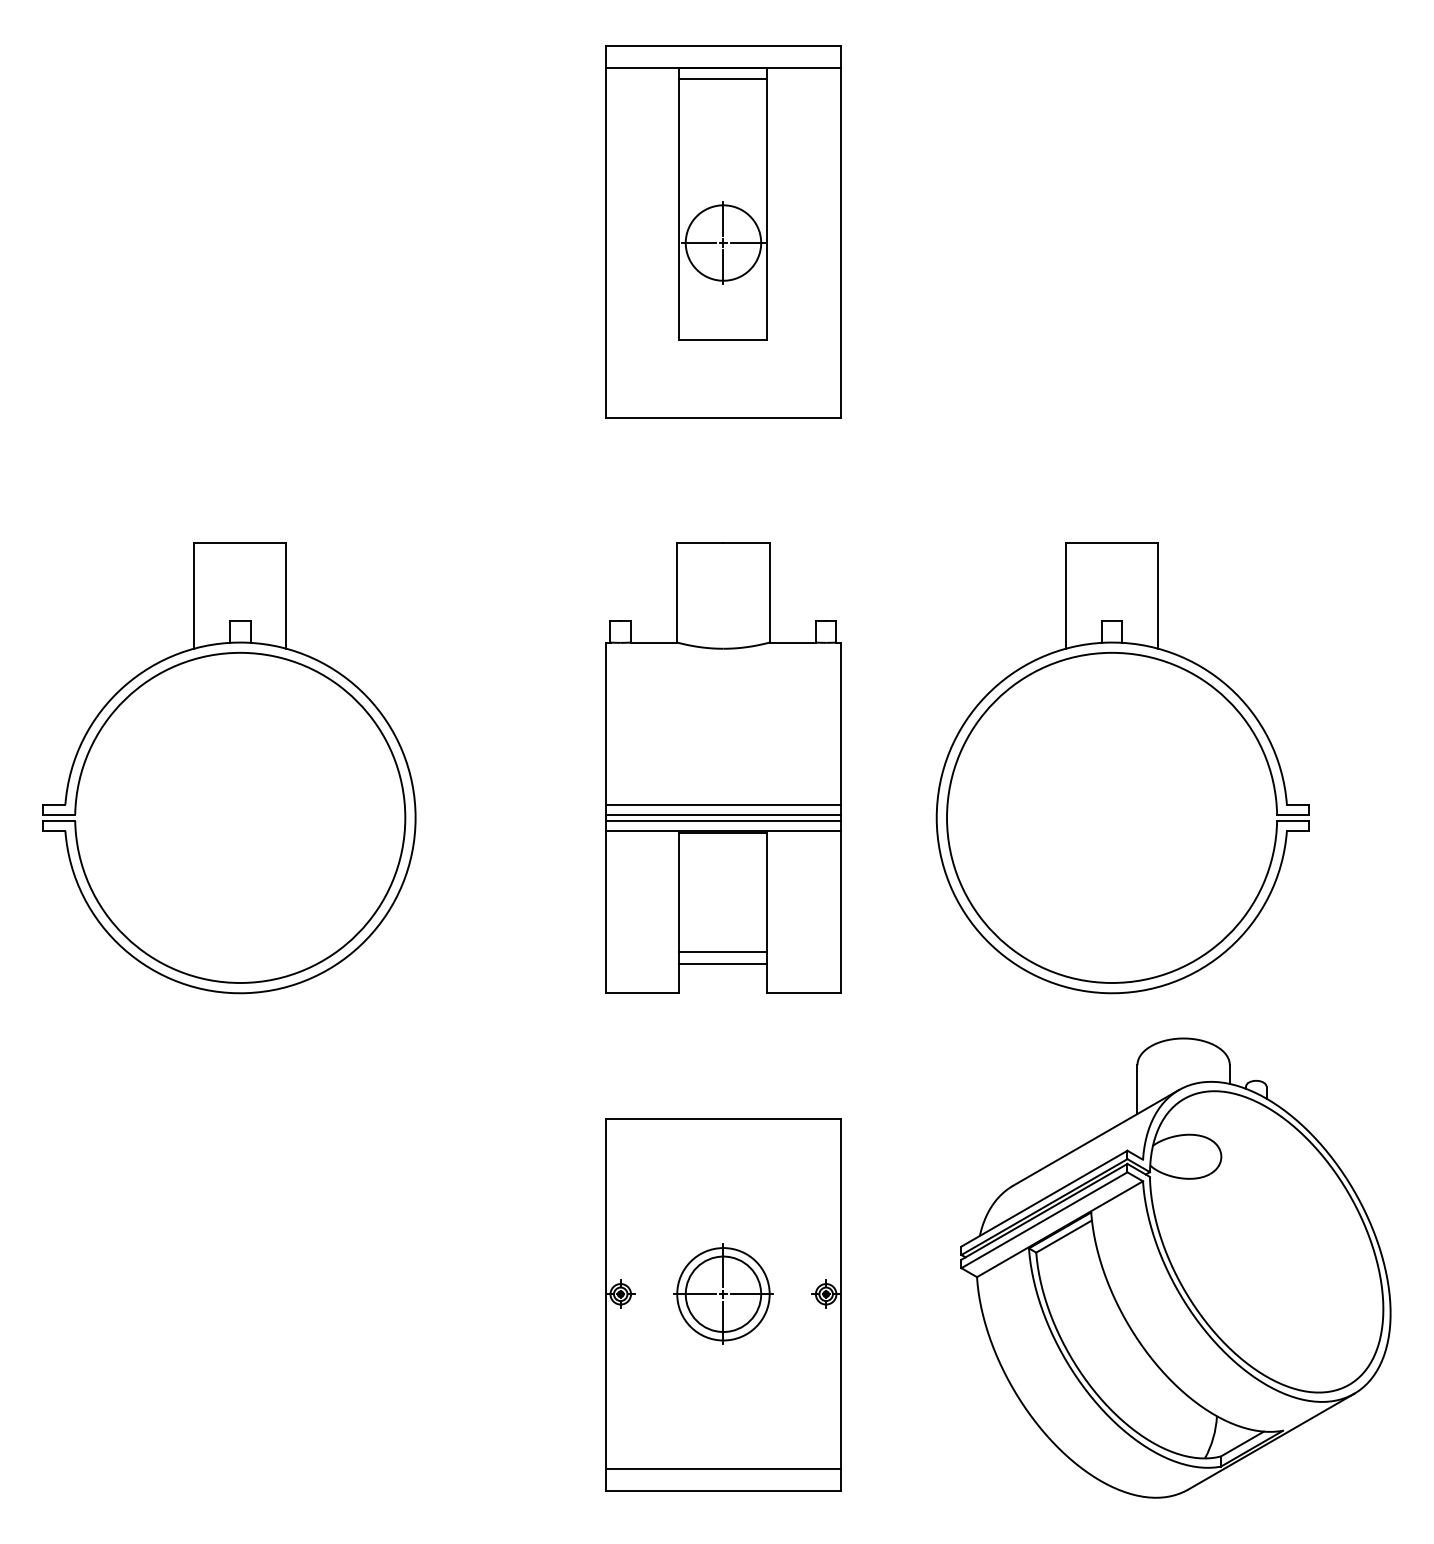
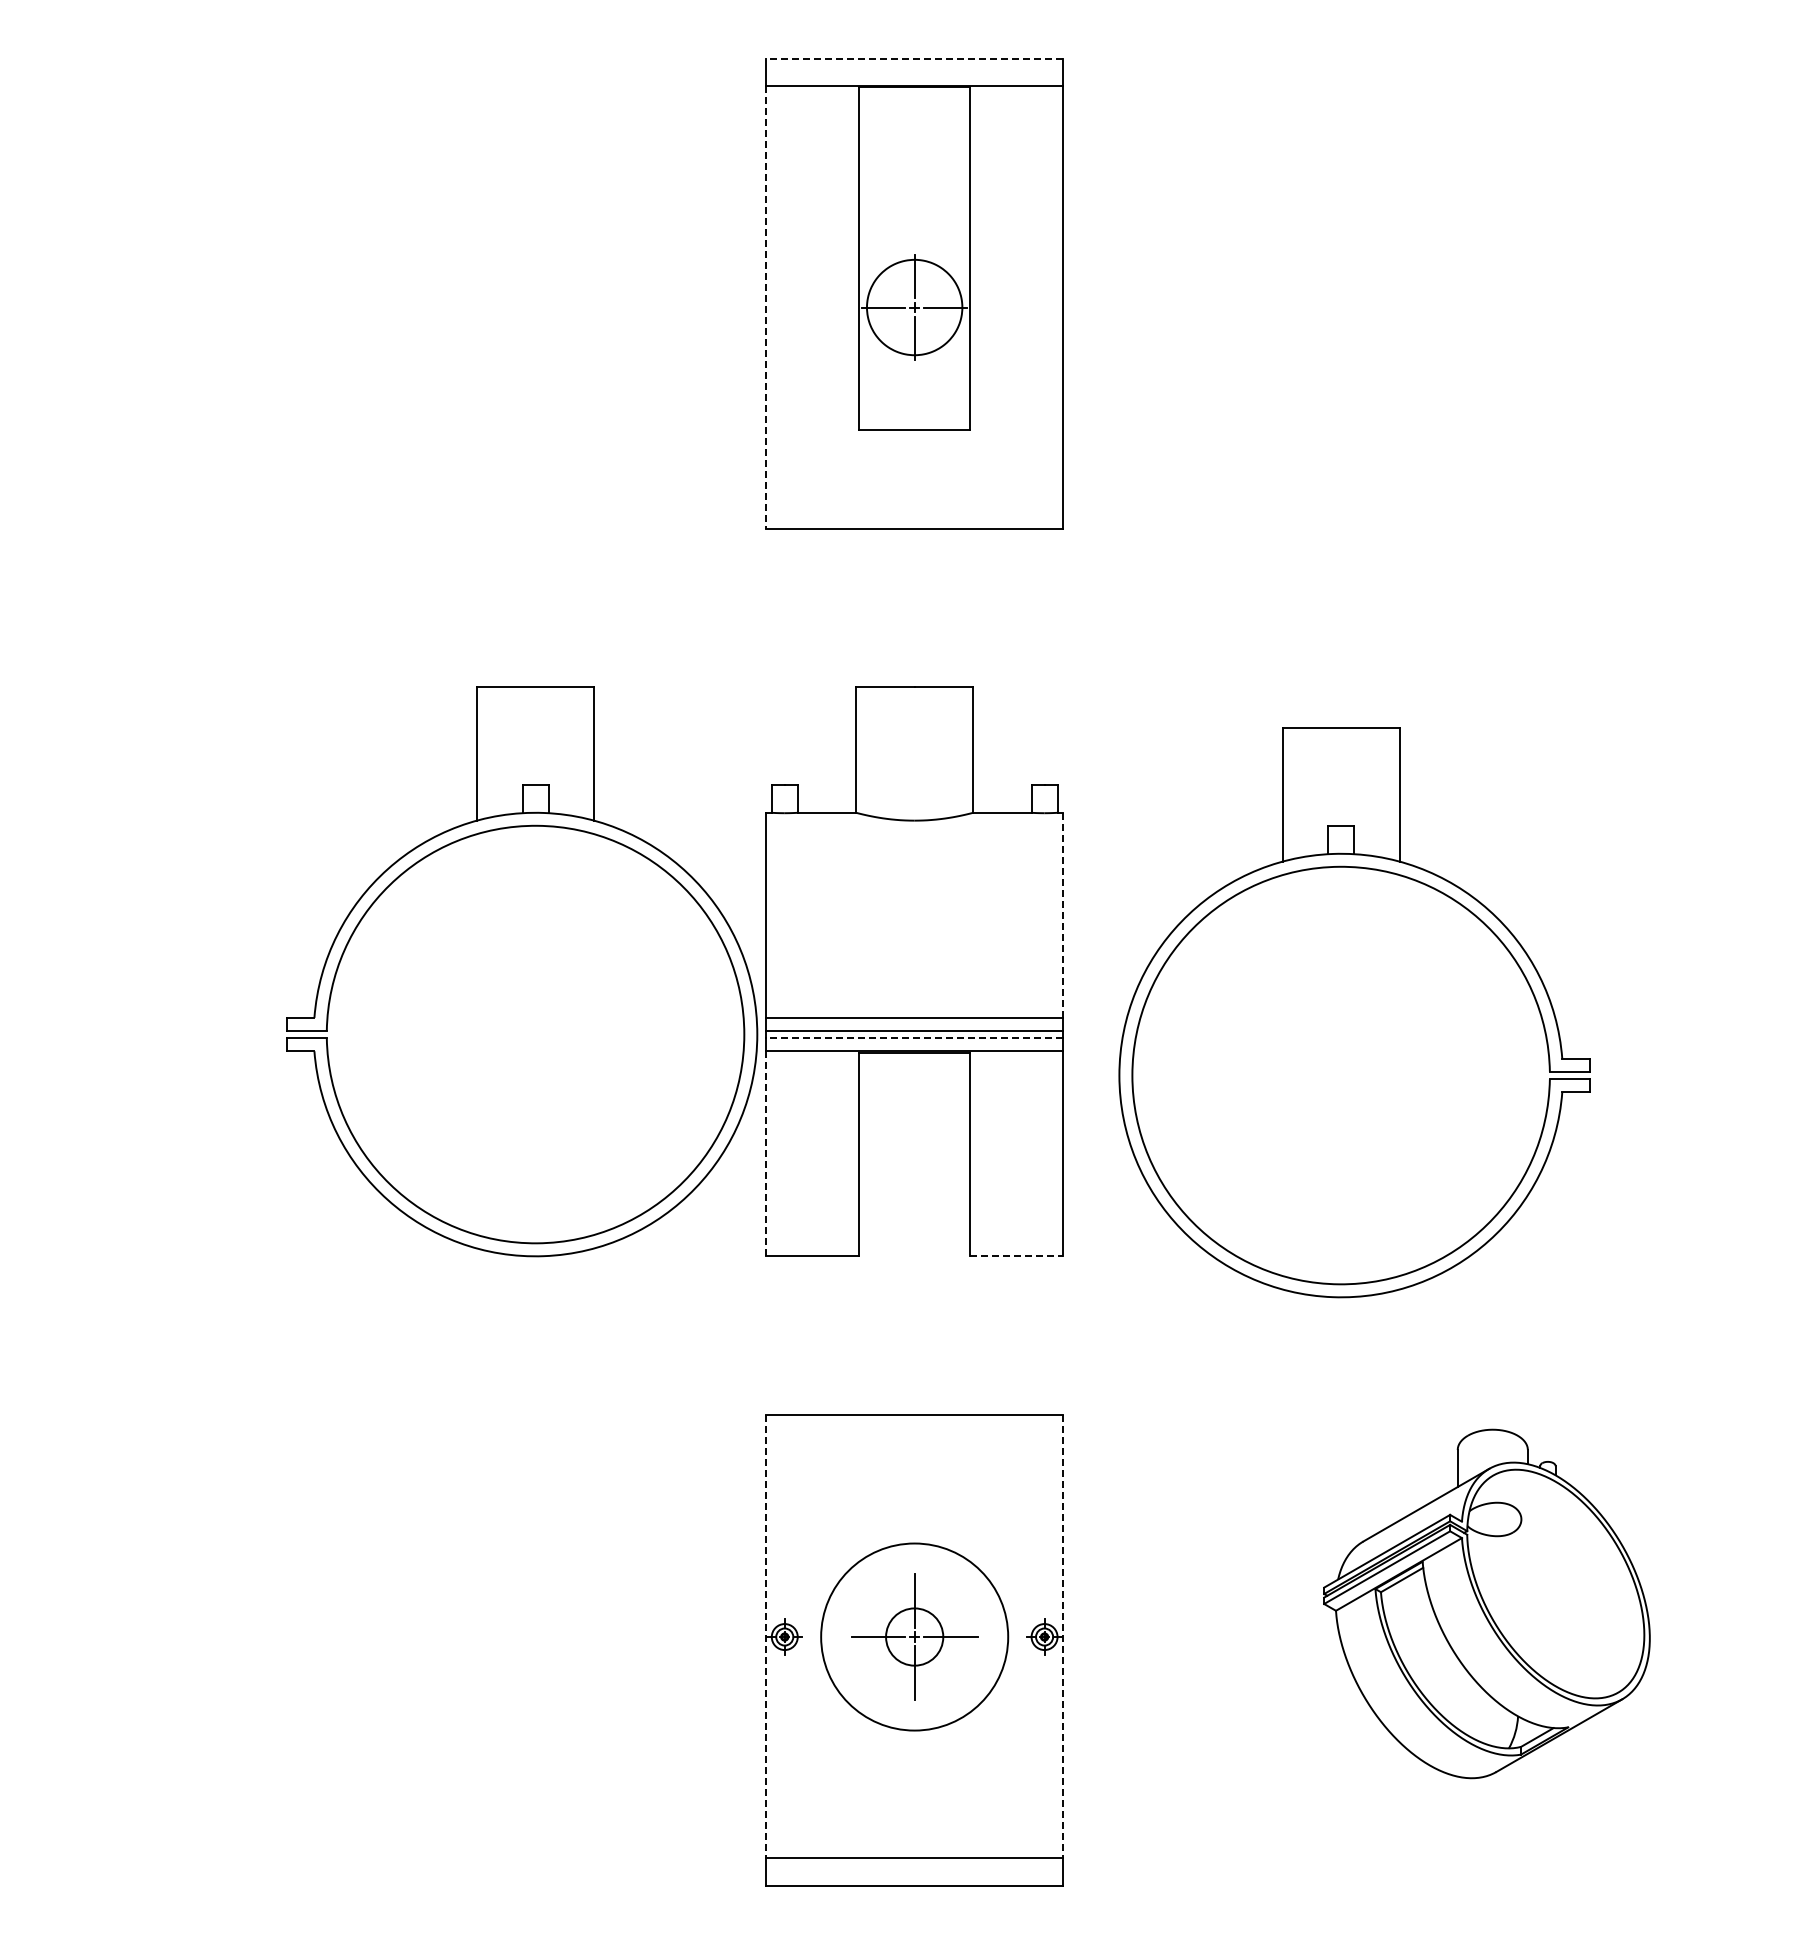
line: (723, 46) -> (914, 58), solid -> dashed
line: (723, 78) -> (914, 99), removed
line: (606, 243) -> (766, 308), solid -> dashed
part: (1141, 656) -> (1378, 871), moved
part: (203, 658) -> (488, 832), moved
line: (841, 723) -> (1063, 915), solid -> dashed
line: (723, 821) -> (914, 1038), solid -> dashed
line: (606, 911) -> (766, 1153), solid -> dashed
line: (723, 951) -> (914, 1203), removed
line: (723, 964) -> (914, 1219), removed
line: (804, 993) -> (1017, 1256), solid -> dashed
part: (1175, 1267) -> (1486, 1603), size x0.6
circle: (723, 1293) -> (914, 1636), size x0.6
circle: (723, 1293) -> (914, 1636), size x1.6
line: (606, 1294) -> (766, 1637), solid -> dashed
line: (841, 1294) -> (1063, 1637), solid -> dashed

